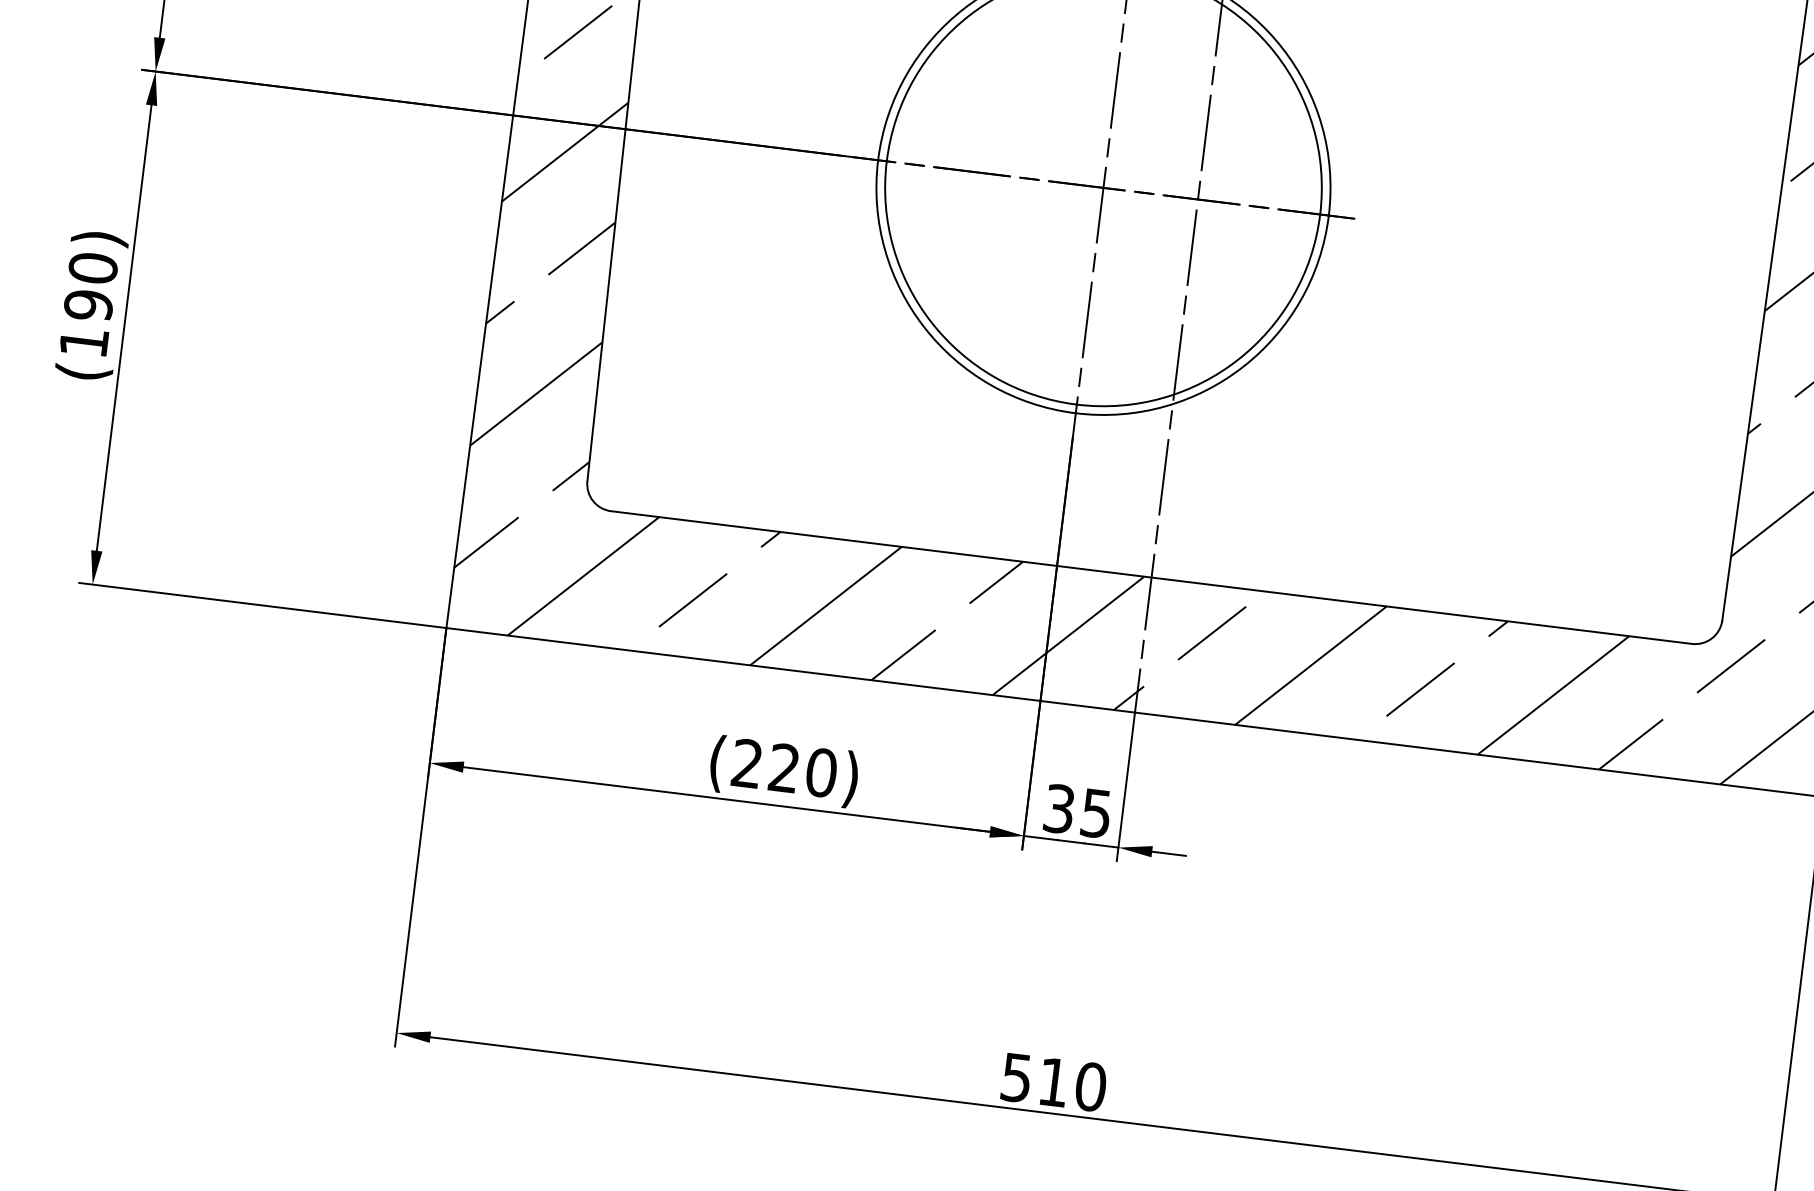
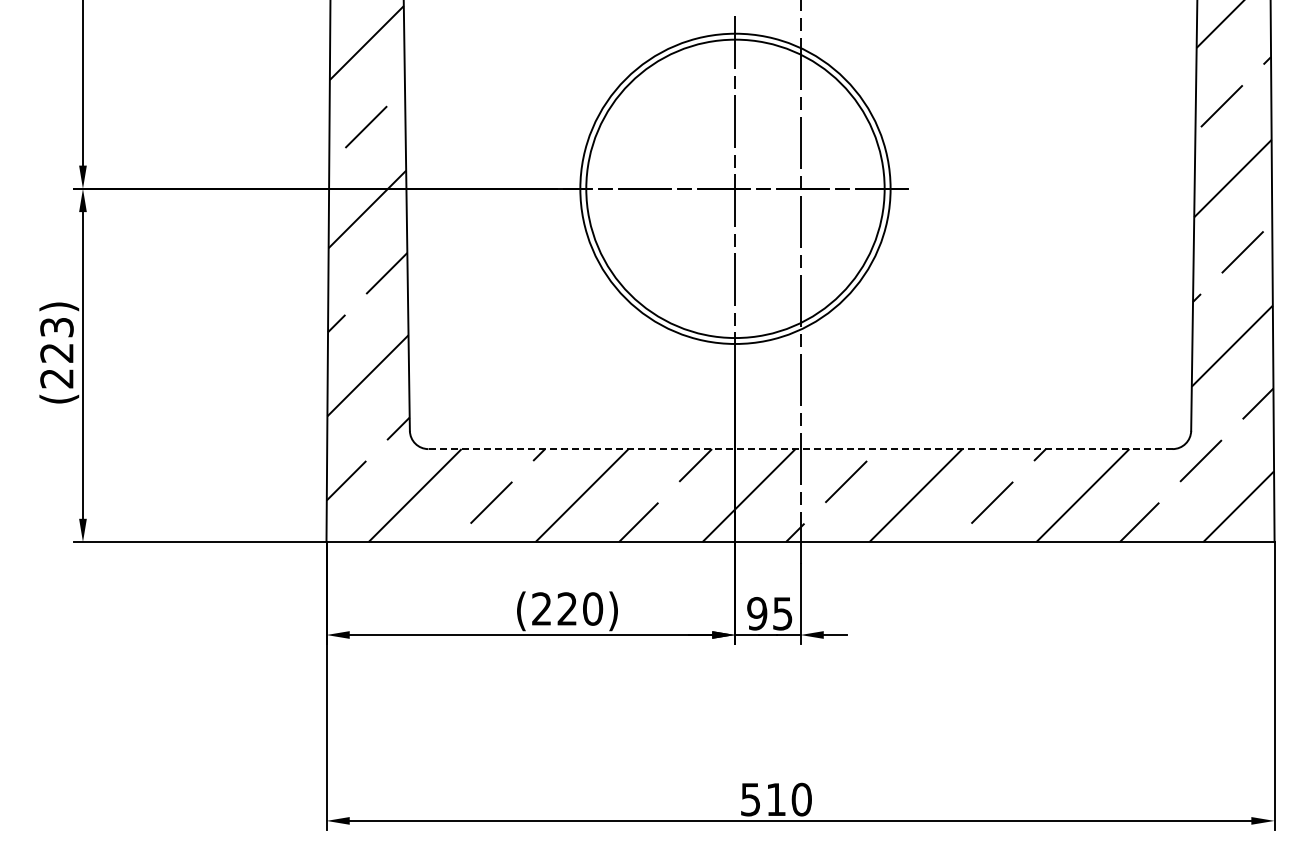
text: (88, 304) -> (56, 352), (190) -> (223)
line: (1151, 578) -> (800, 449), solid -> dashed
text: (1059, 808) -> (757, 613), 35 -> 95

